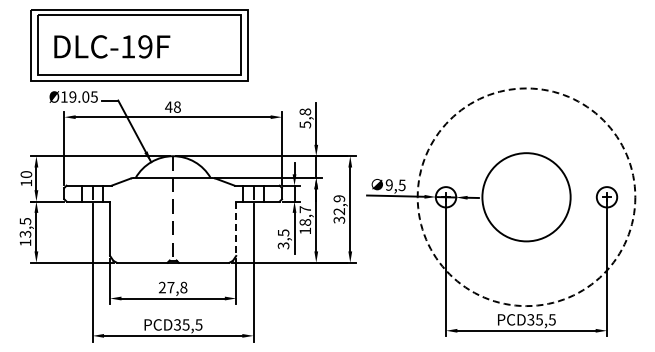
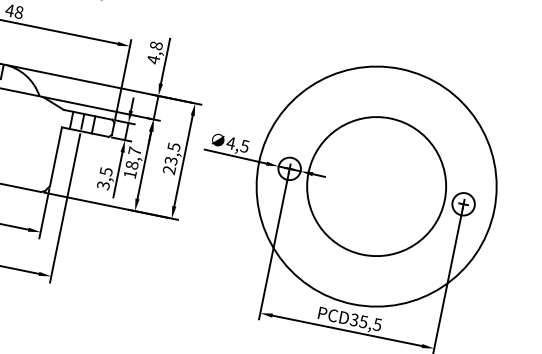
text: (305, 124) -> (153, 59), 5,8 -> 4,8
text: (389, 184) -> (231, 142), 9,5 -> 4,5
circle: (526, 197) -> (376, 186), dashed -> solid
circle: (526, 197) -> (376, 186), size x1.43
text: (339, 209) -> (171, 158), 32,9 -> 23,5
line: (236, 229) -> (56, 157), dashed -> solid

